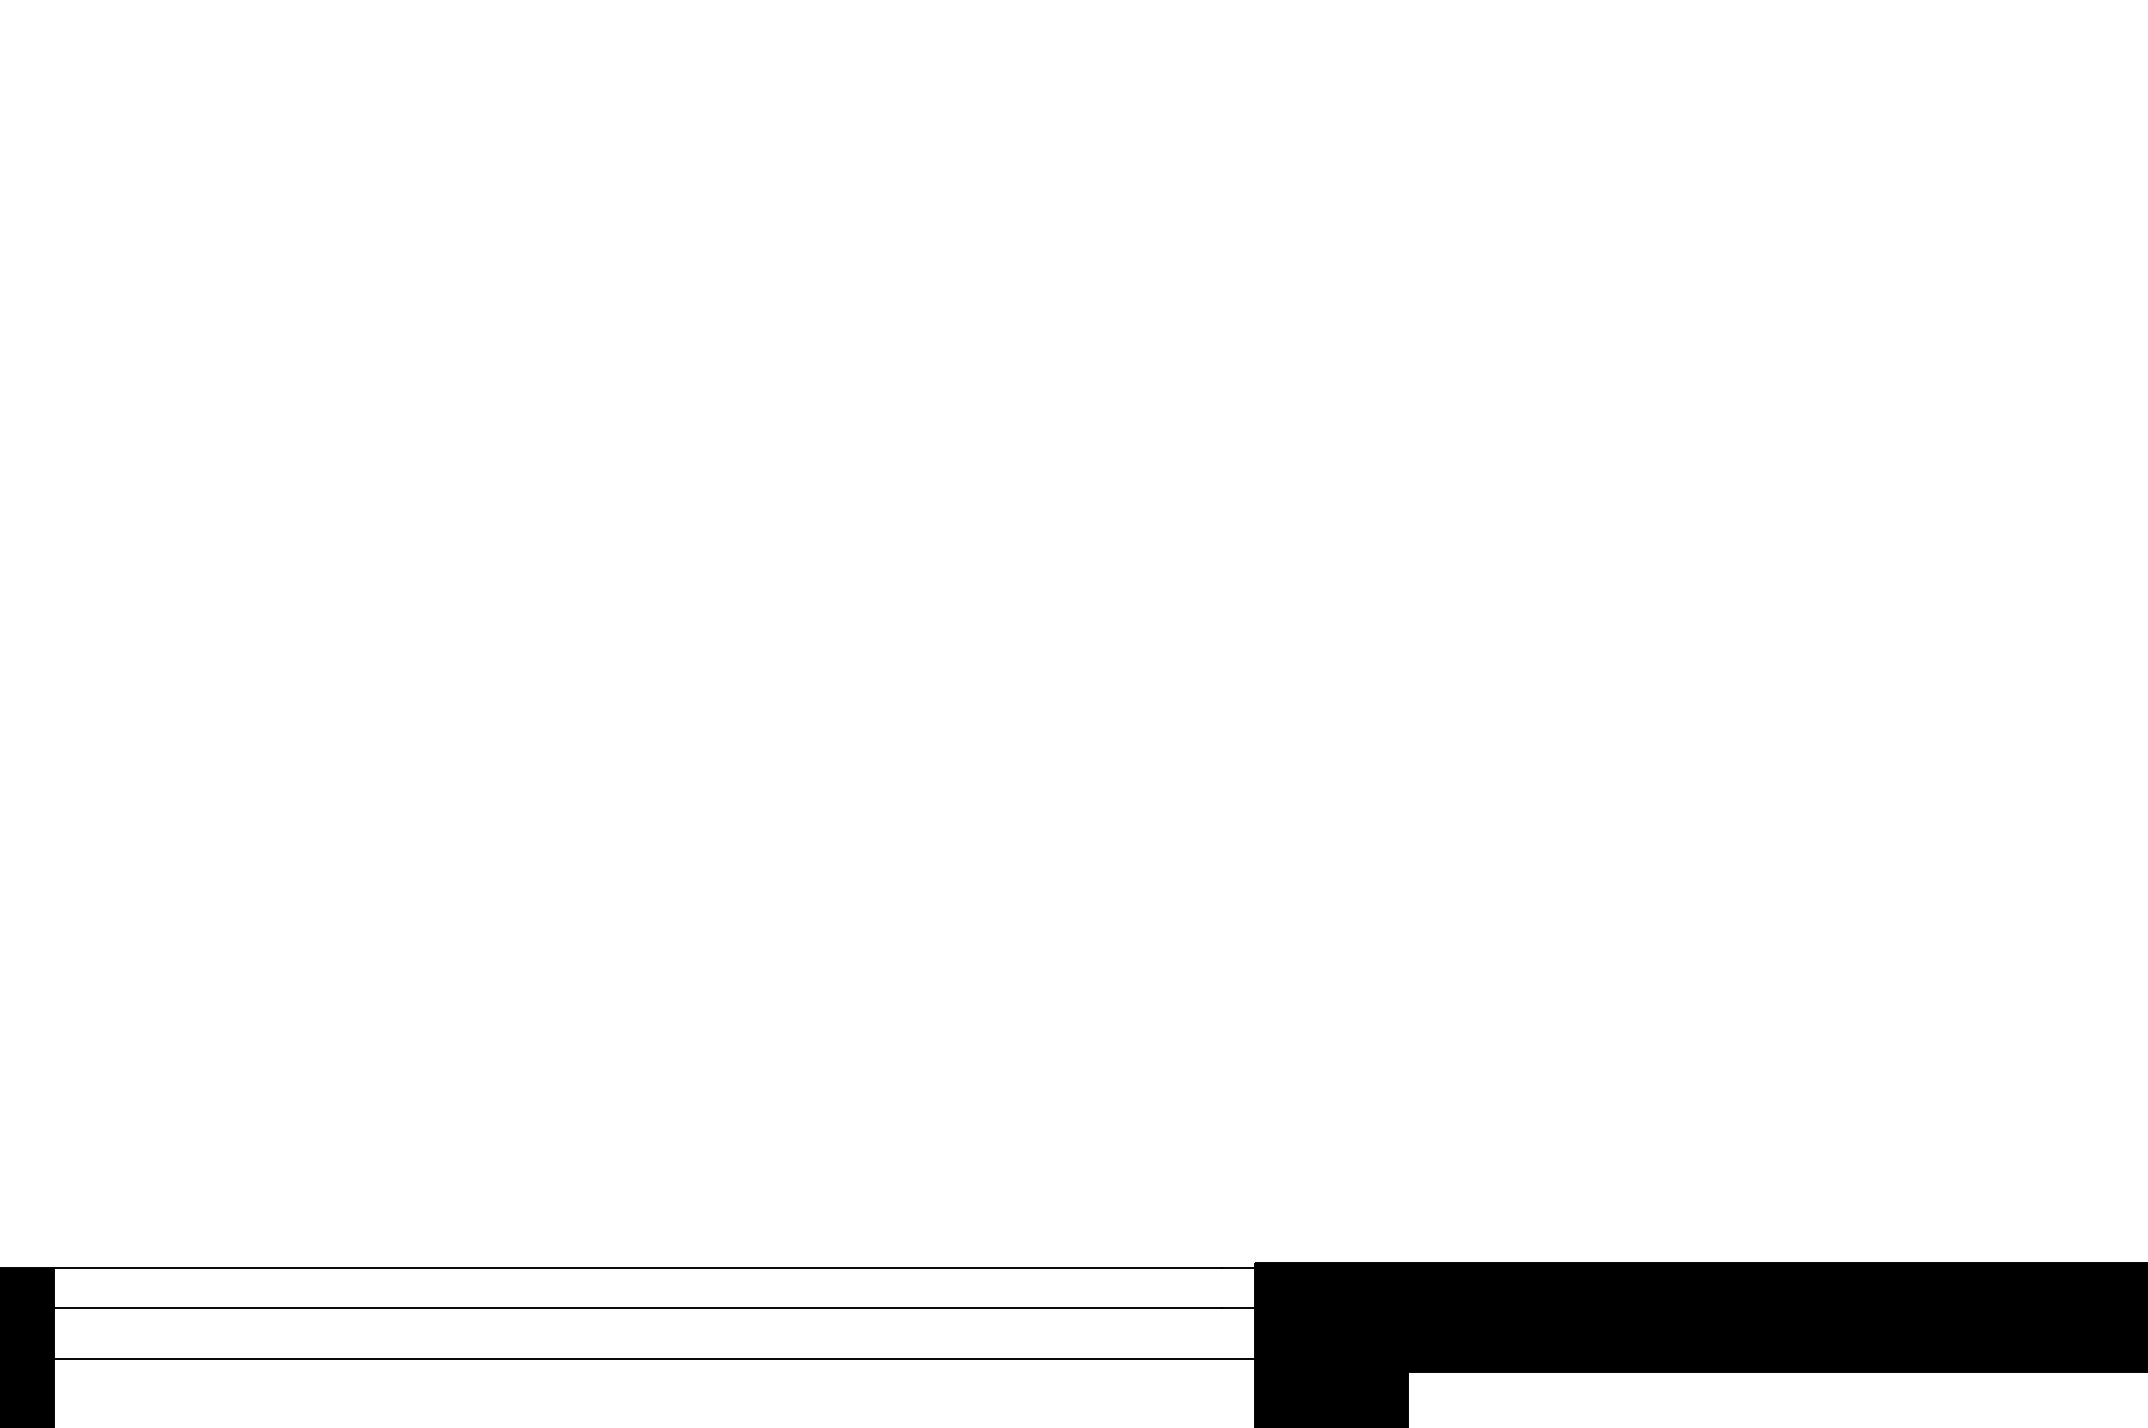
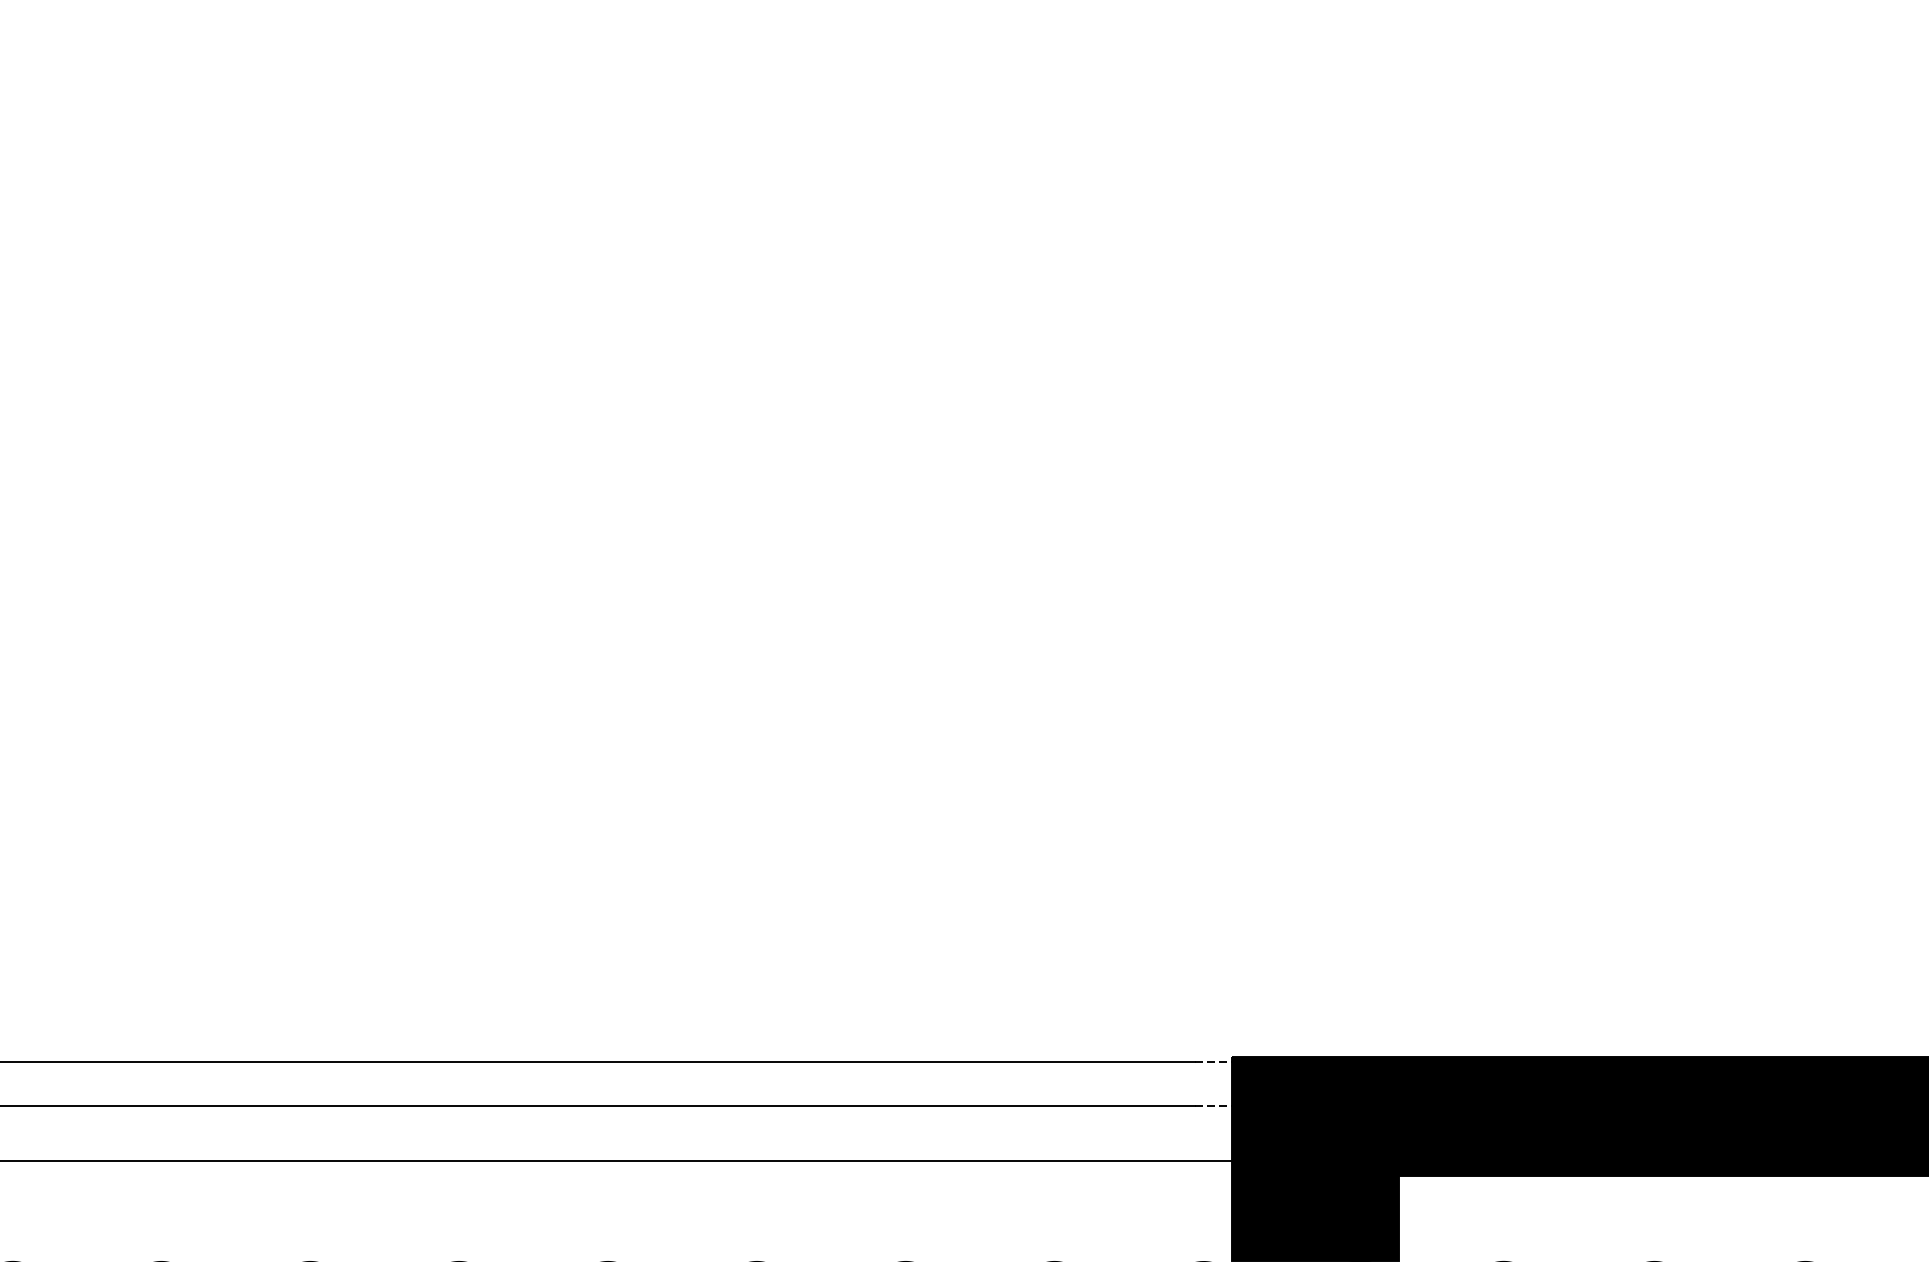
line: (1238, 1268) -> (1212, 1062), solid -> dashed
line: (1238, 1308) -> (1212, 1106), solid -> dashed

